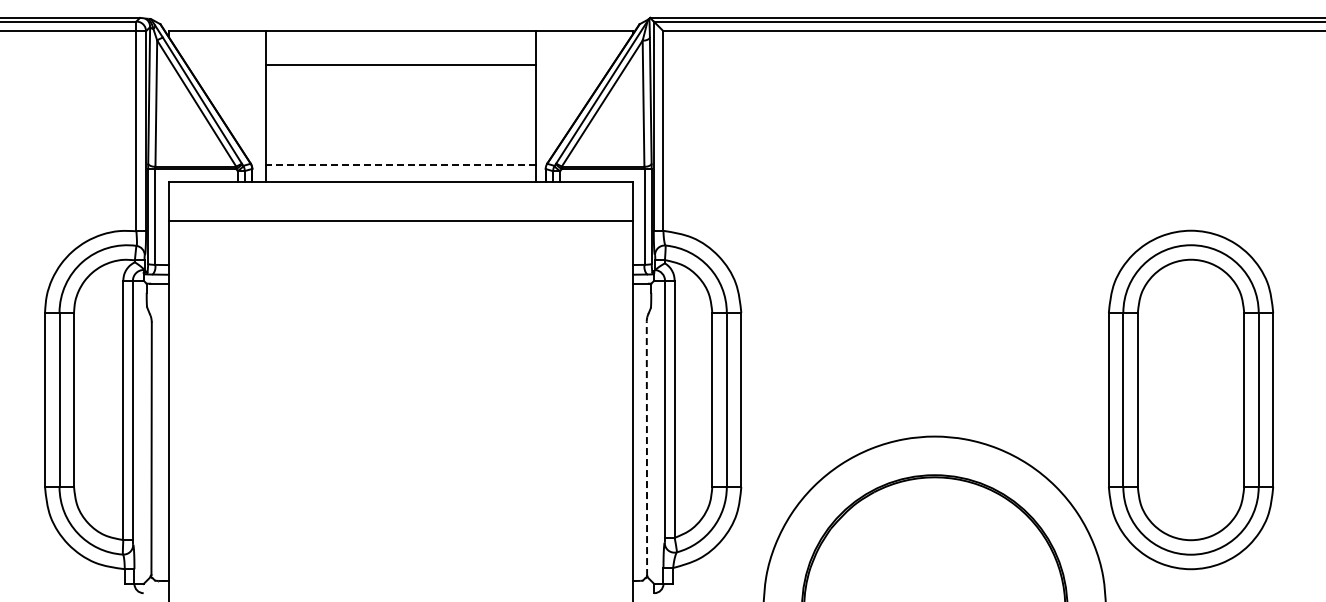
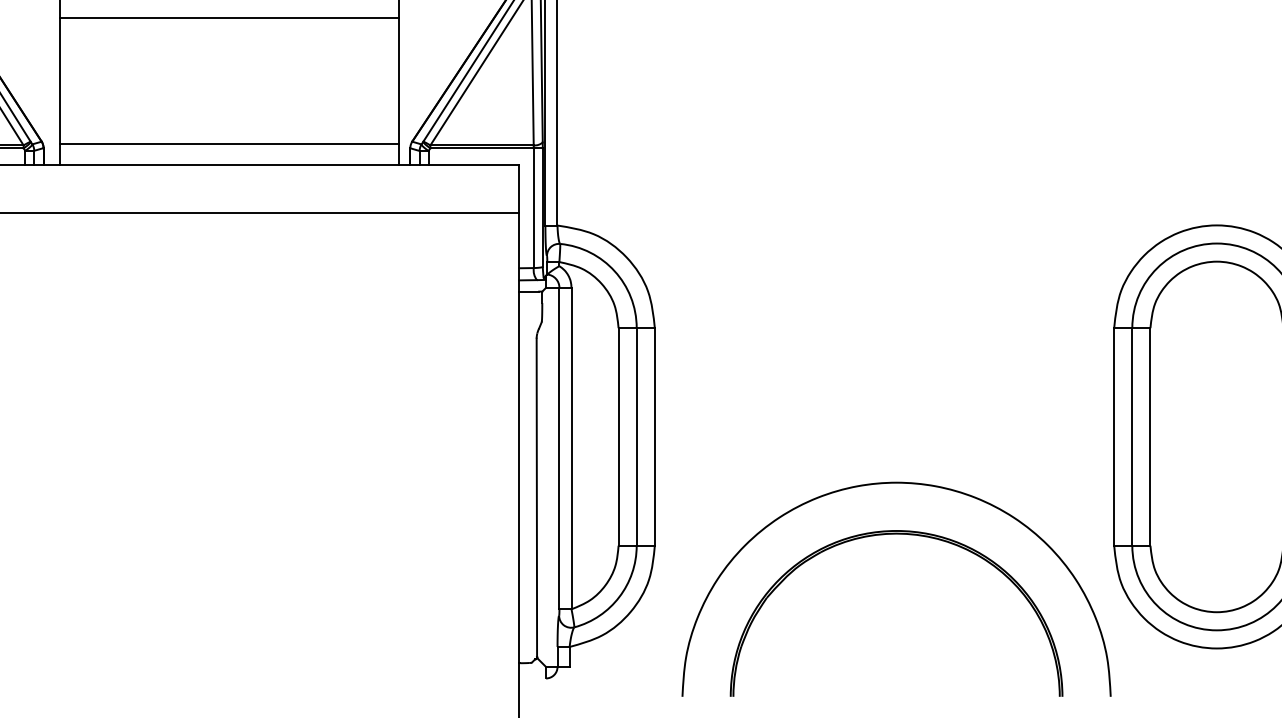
line: (400, 165) -> (228, 143), dashed -> solid
line: (646, 448) -> (536, 497), dashed -> solid

